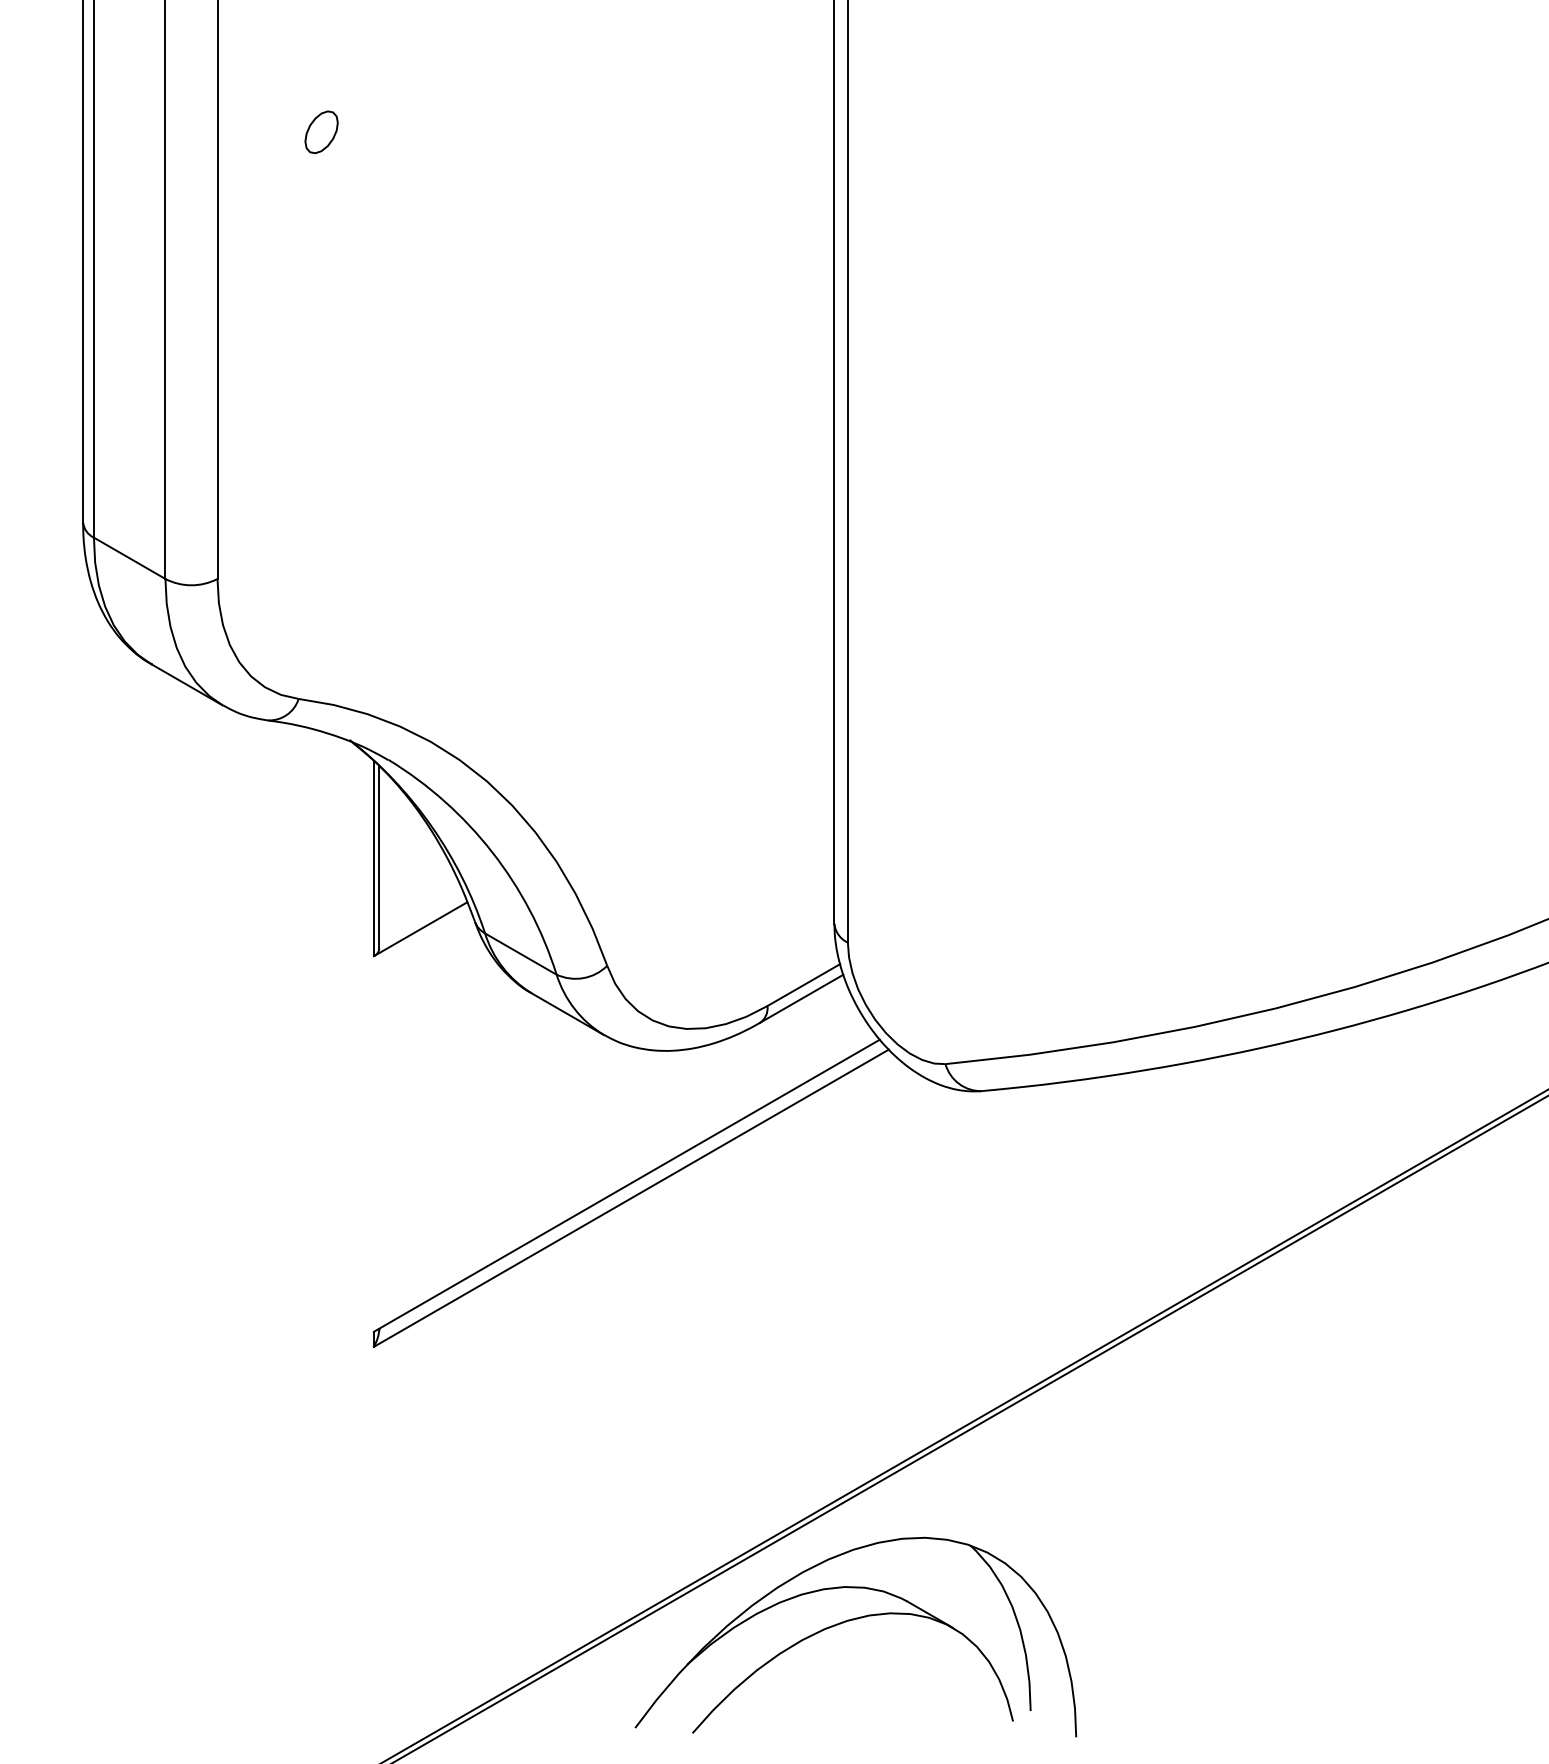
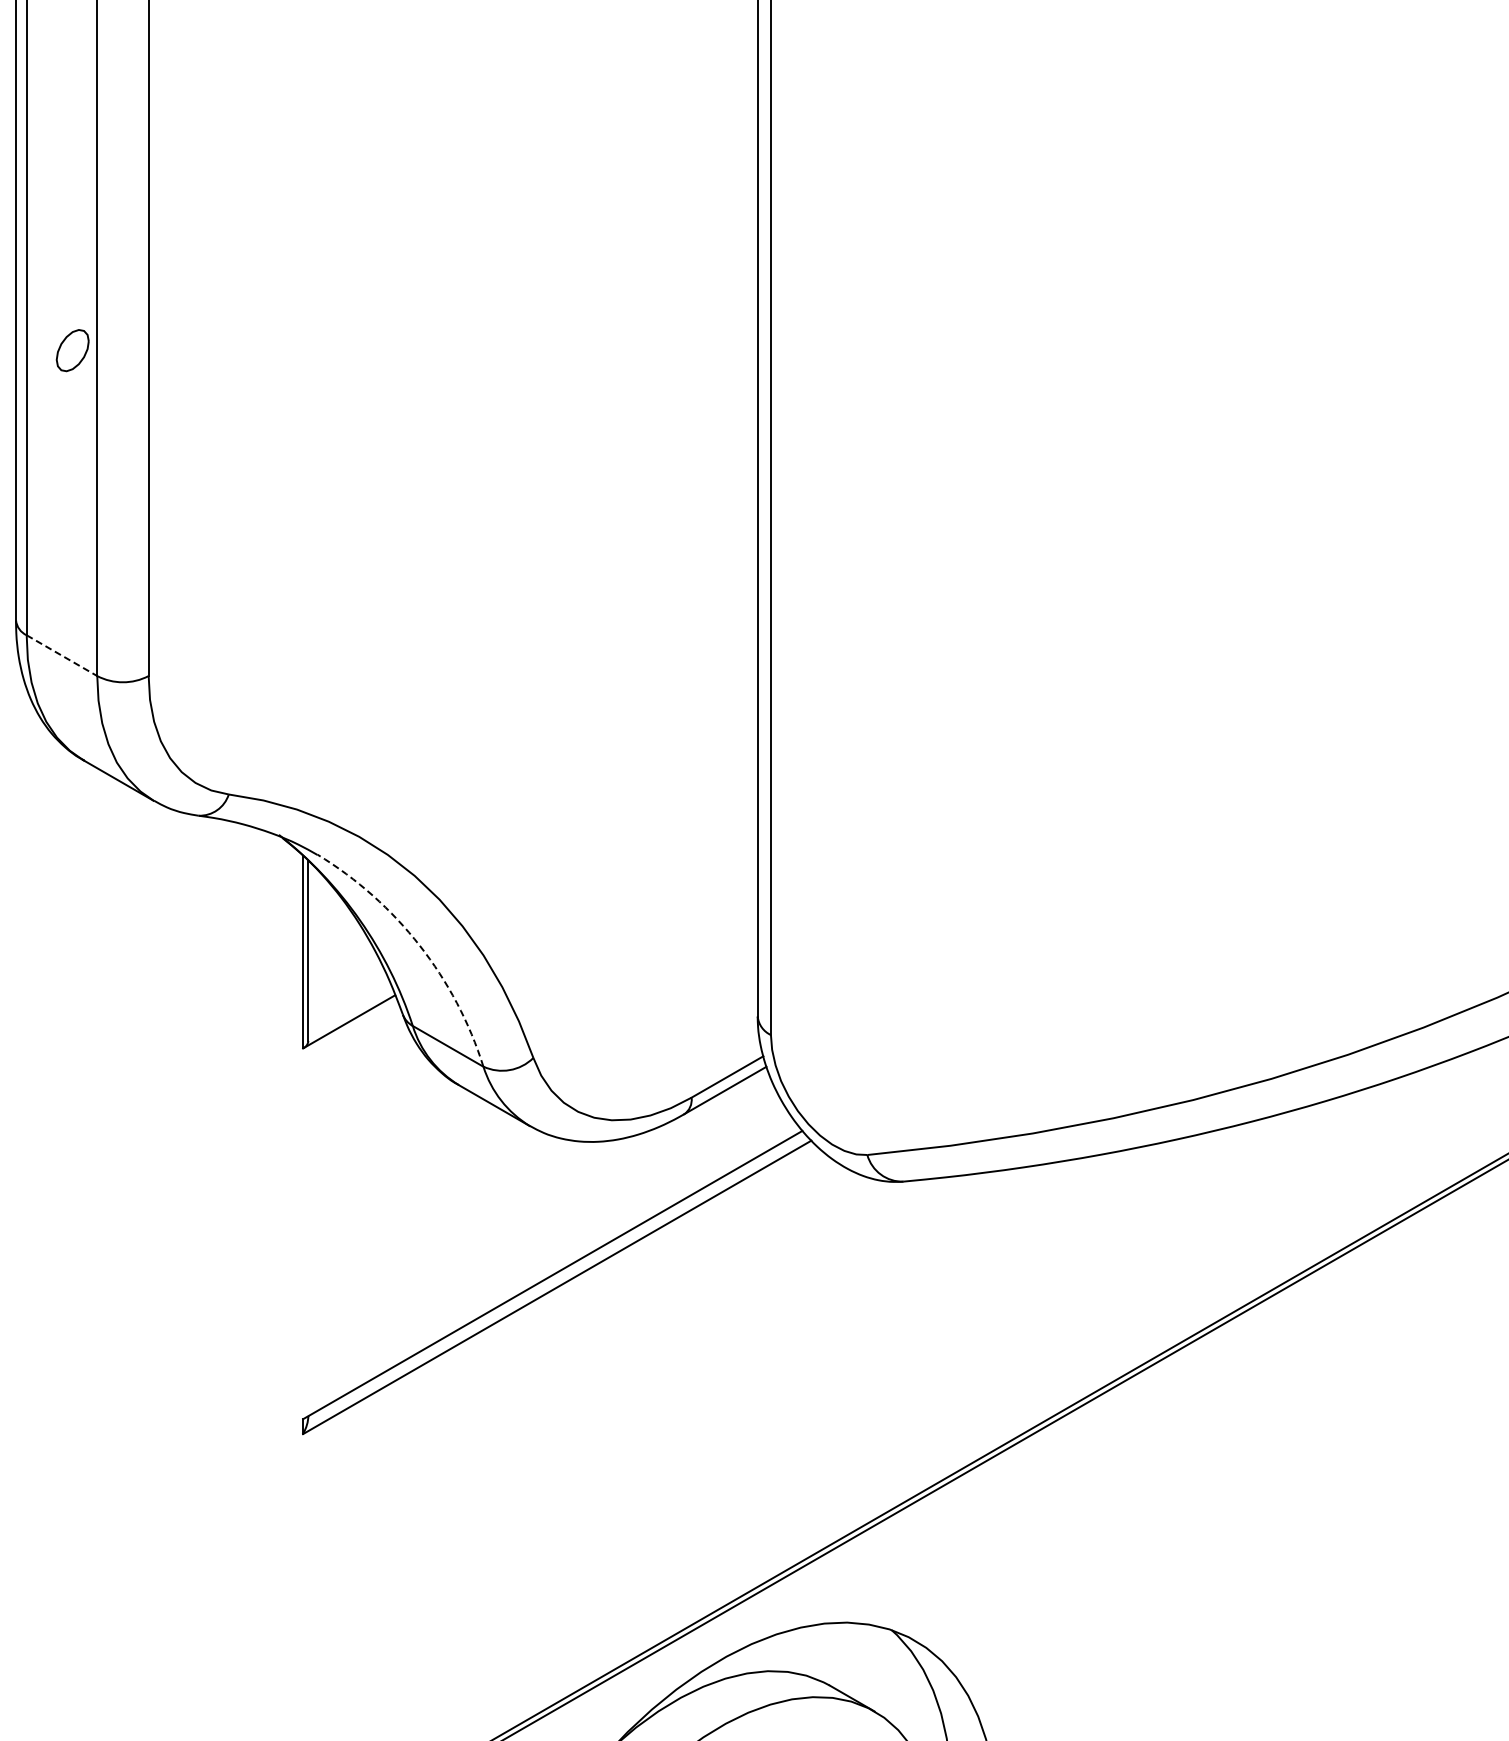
part: (321, 132) -> (72, 350), moved
line: (130, 558) -> (62, 655), solid -> dashed
arc: (492, 852) -> (420, 946), solid -> dashed

